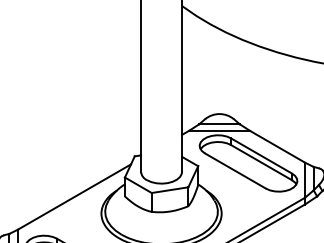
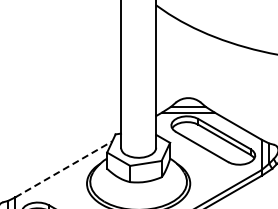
line: (74, 197) -> (63, 169), solid -> dashed

